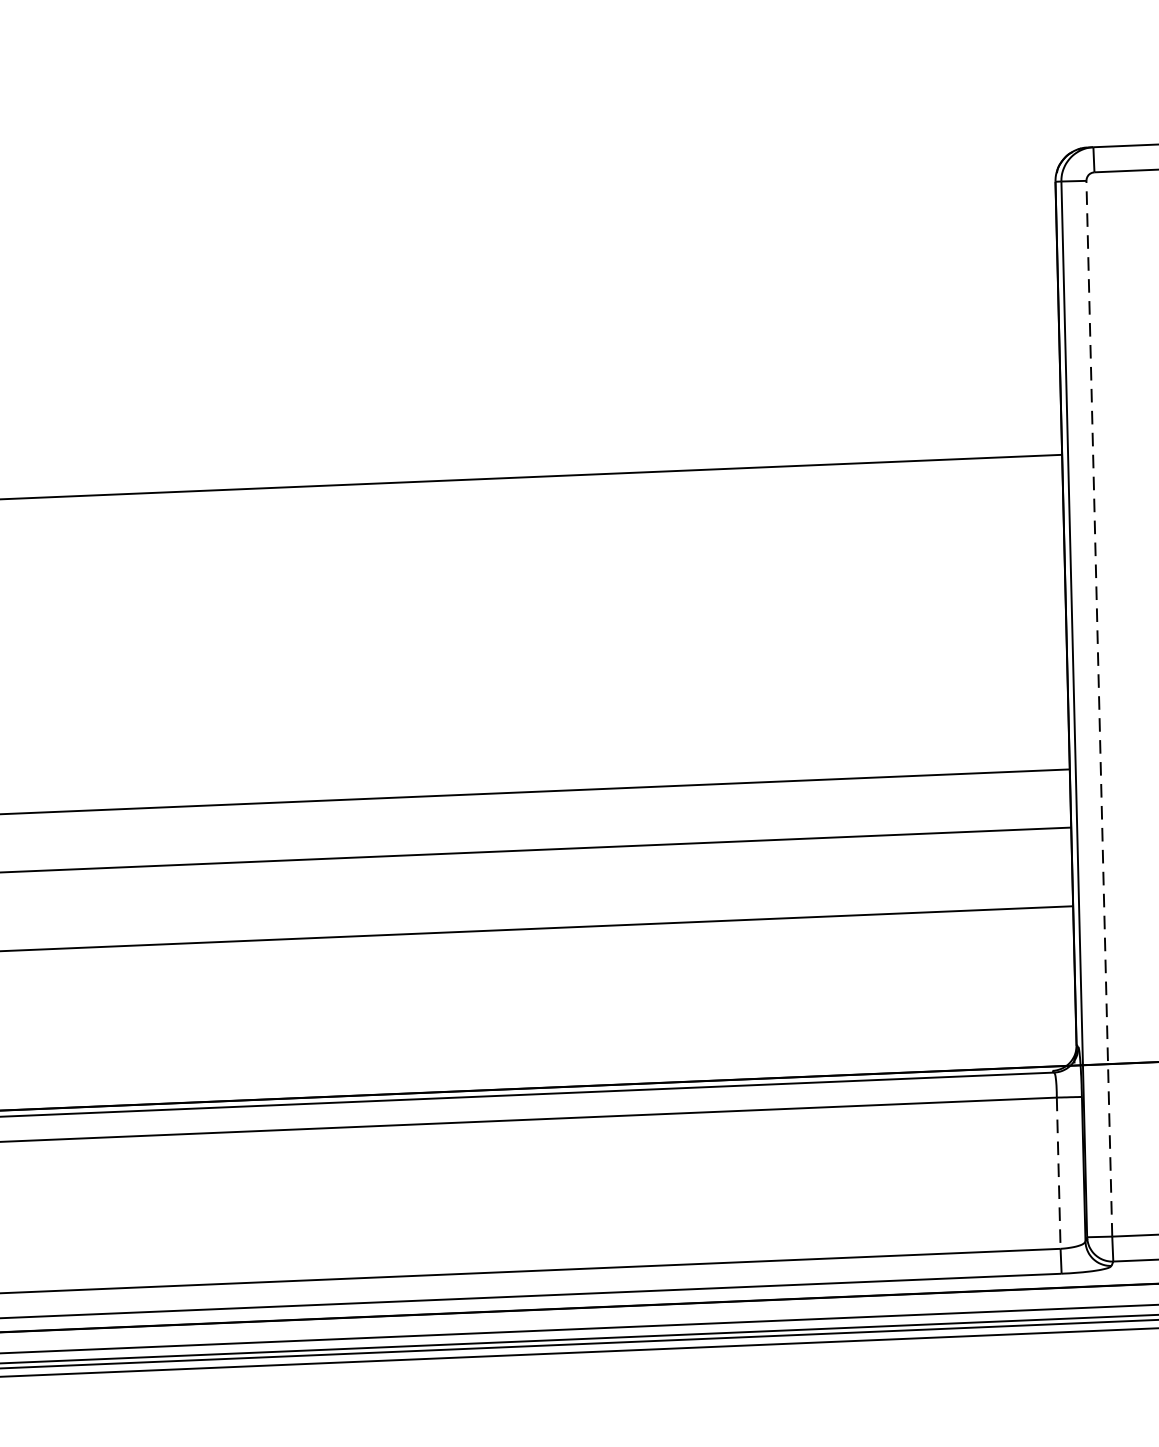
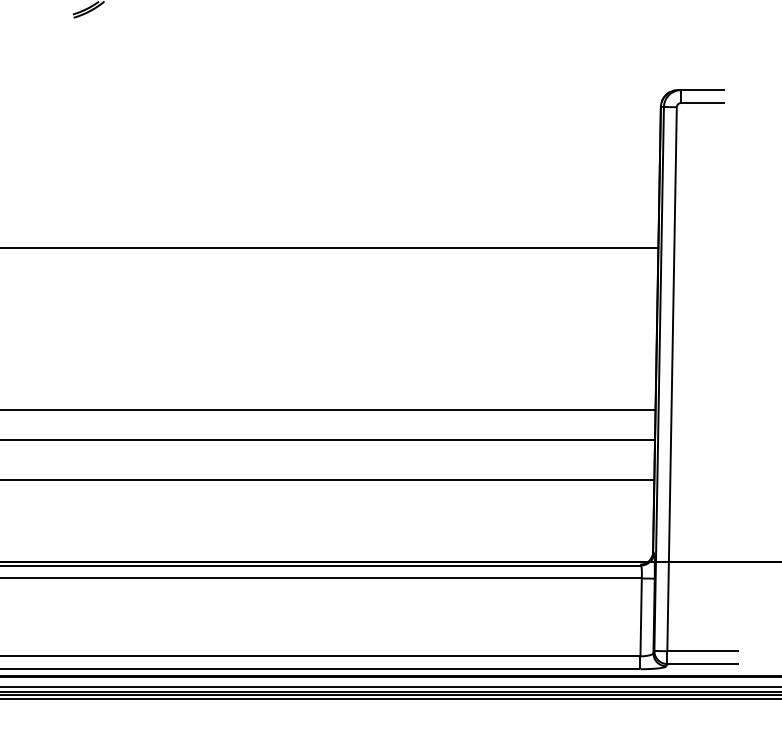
line: (1100, 707) -> (672, 378), dashed -> solid
line: (1059, 1173) -> (641, 617), dashed -> solid

